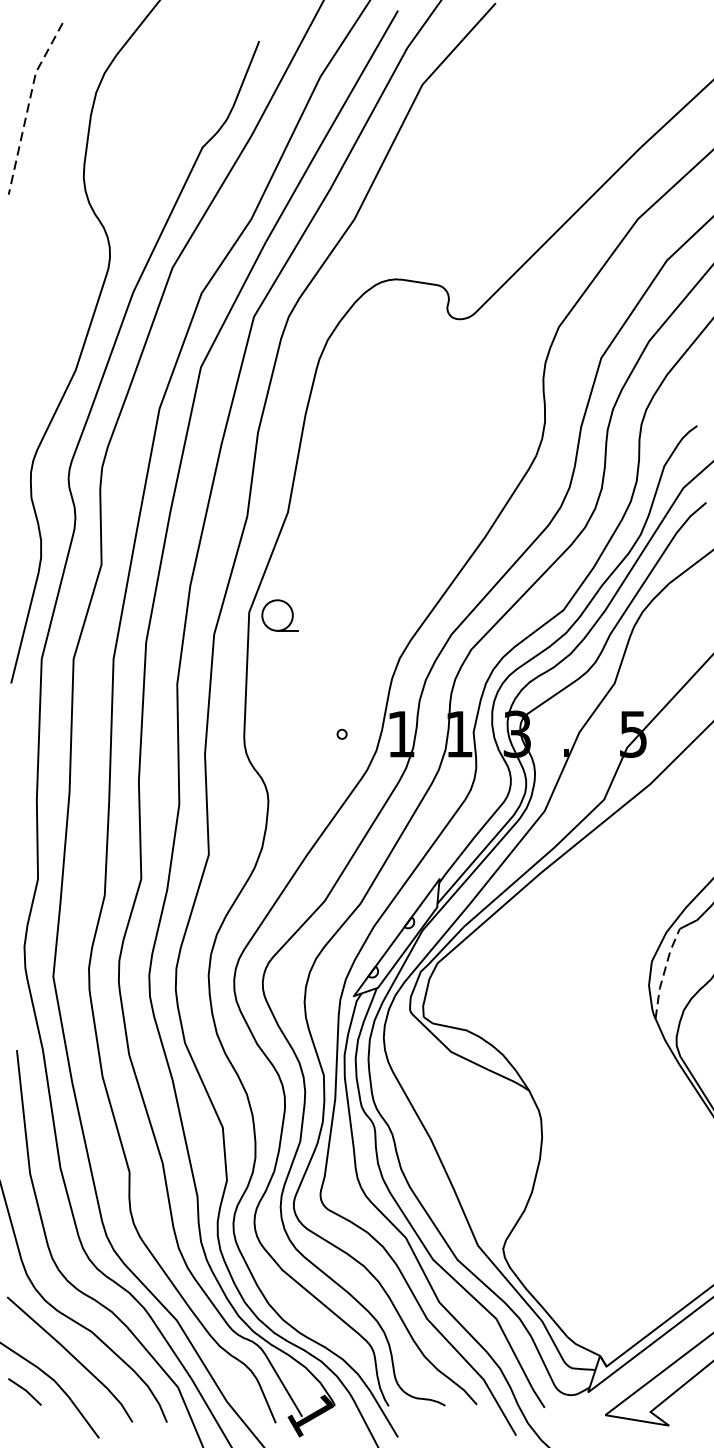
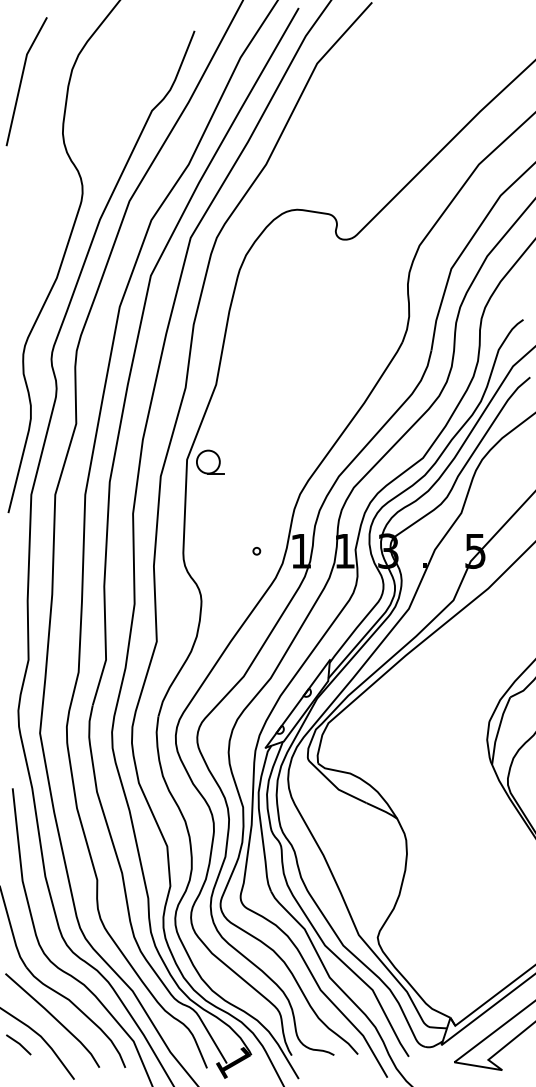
line: (28, 104) -> (21, 78), dashed -> solid
line: (664, 971) -> (498, 729), dashed -> solid

